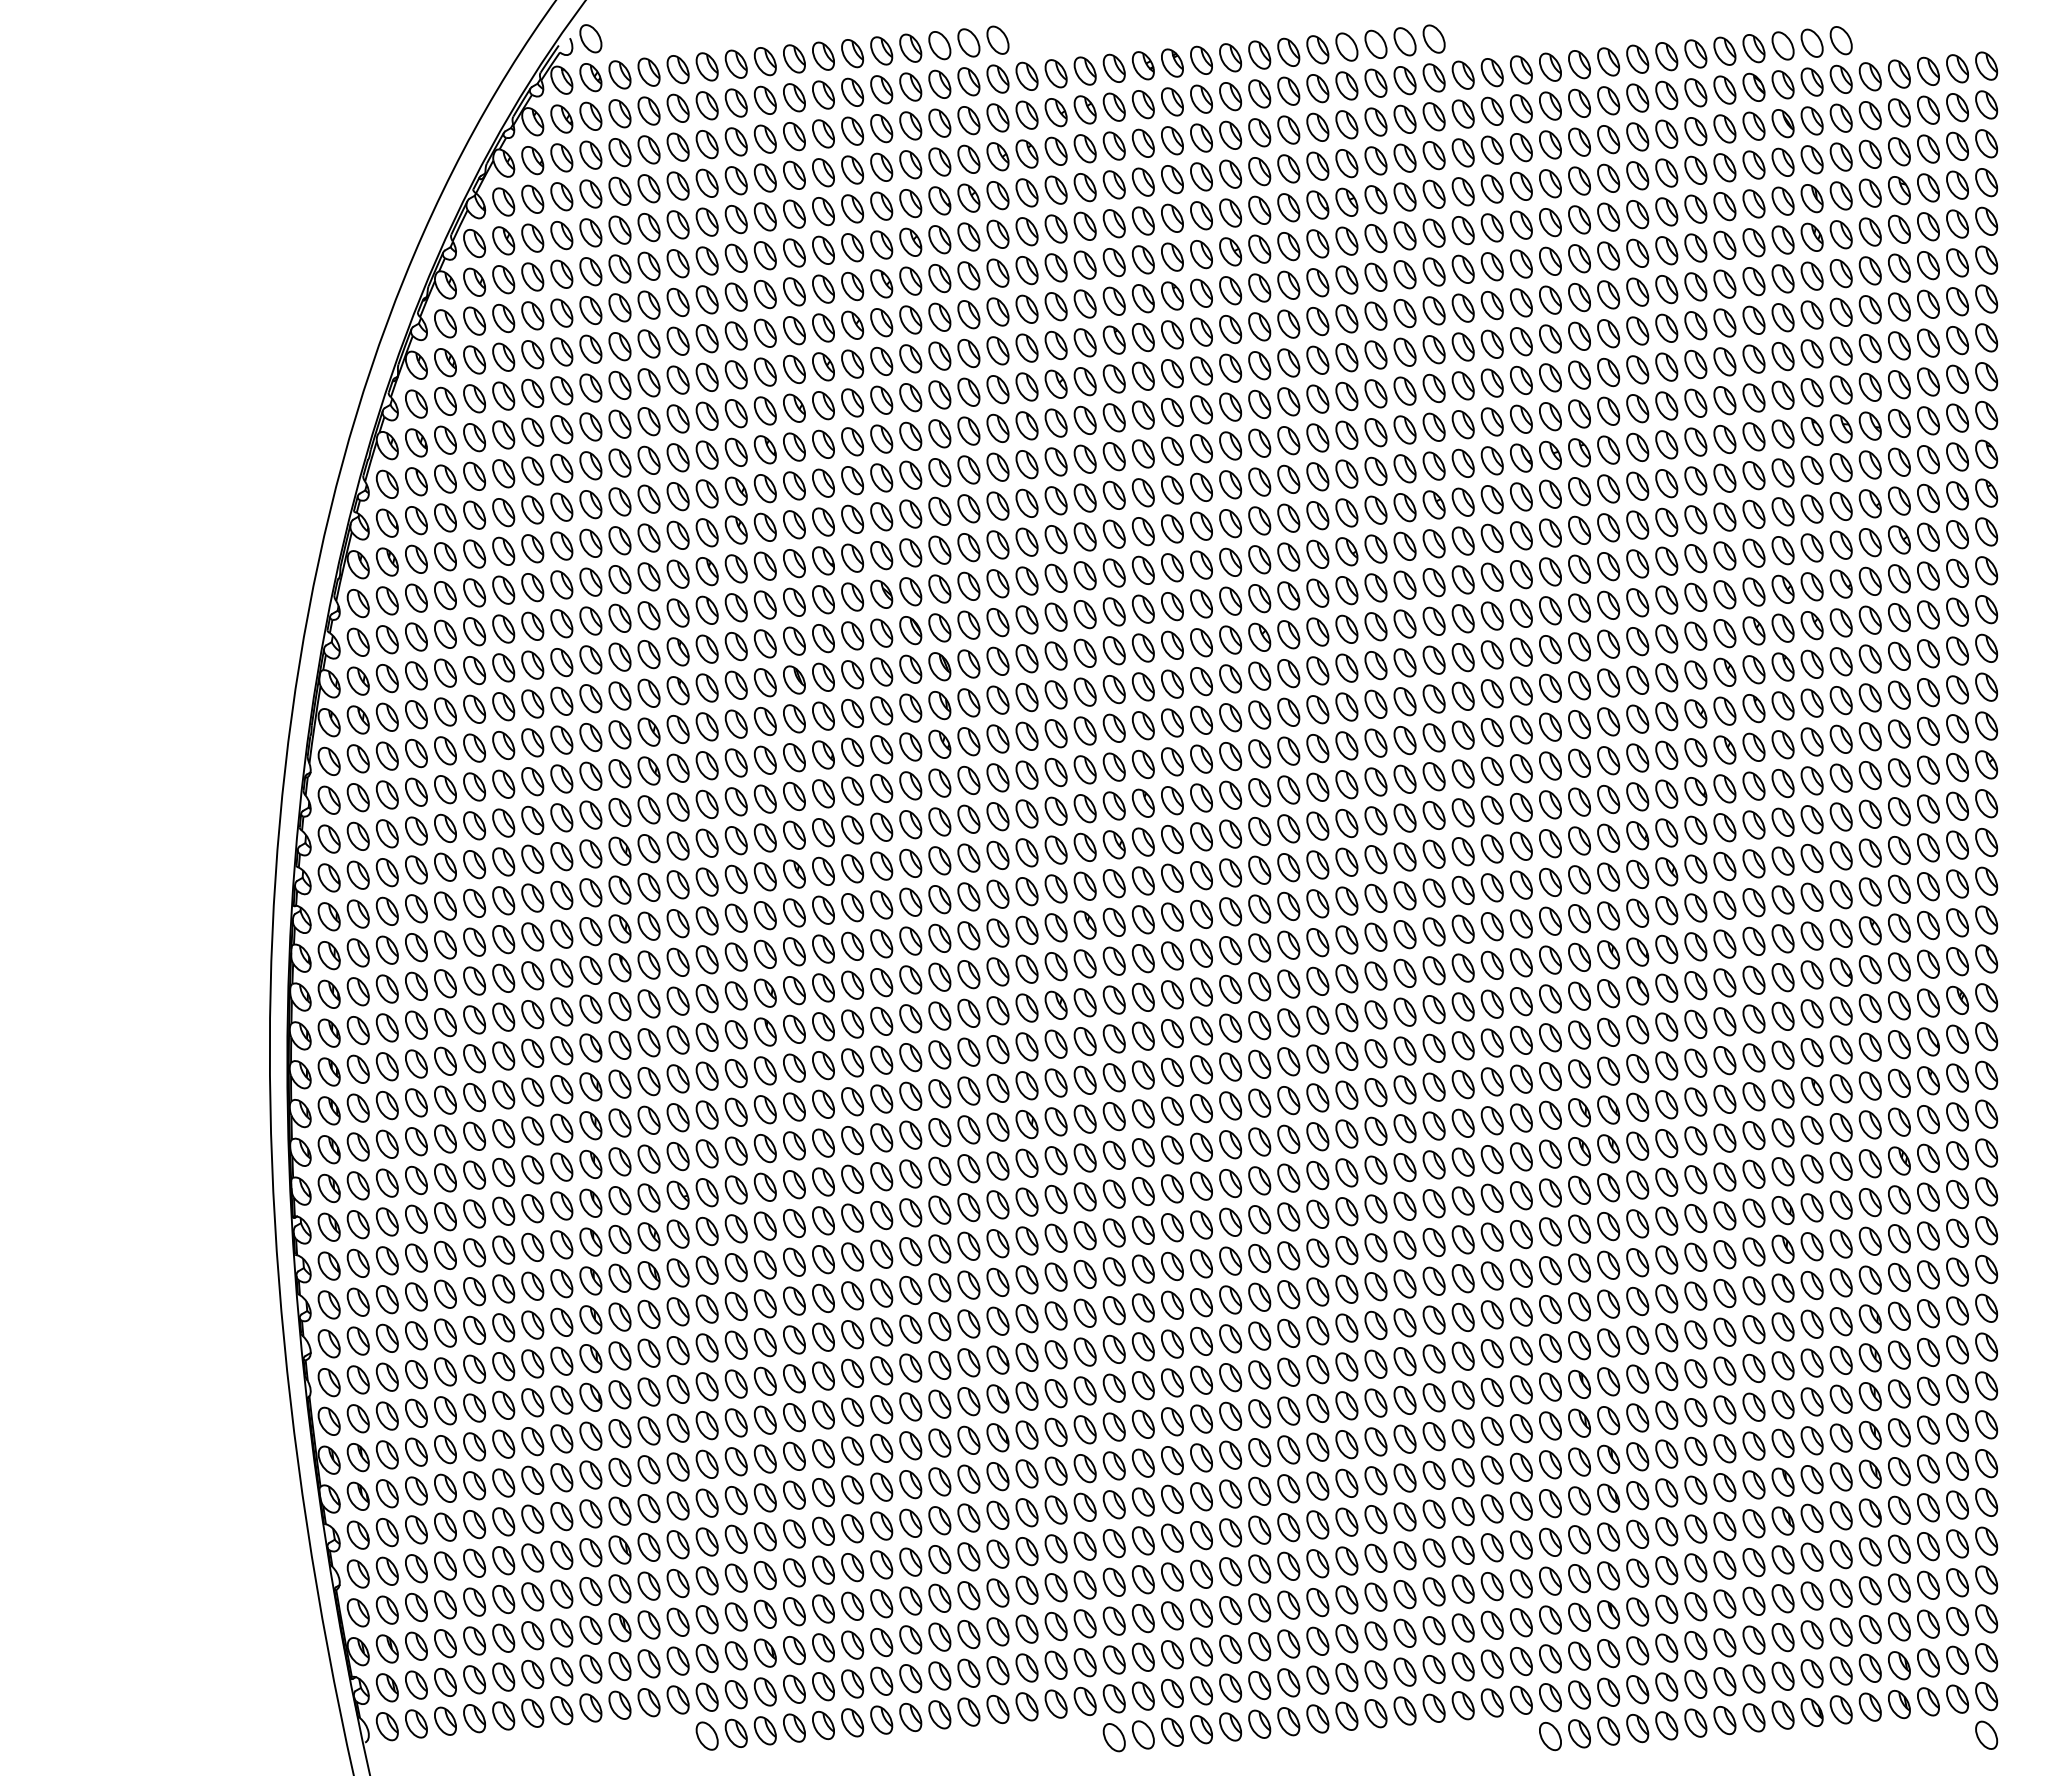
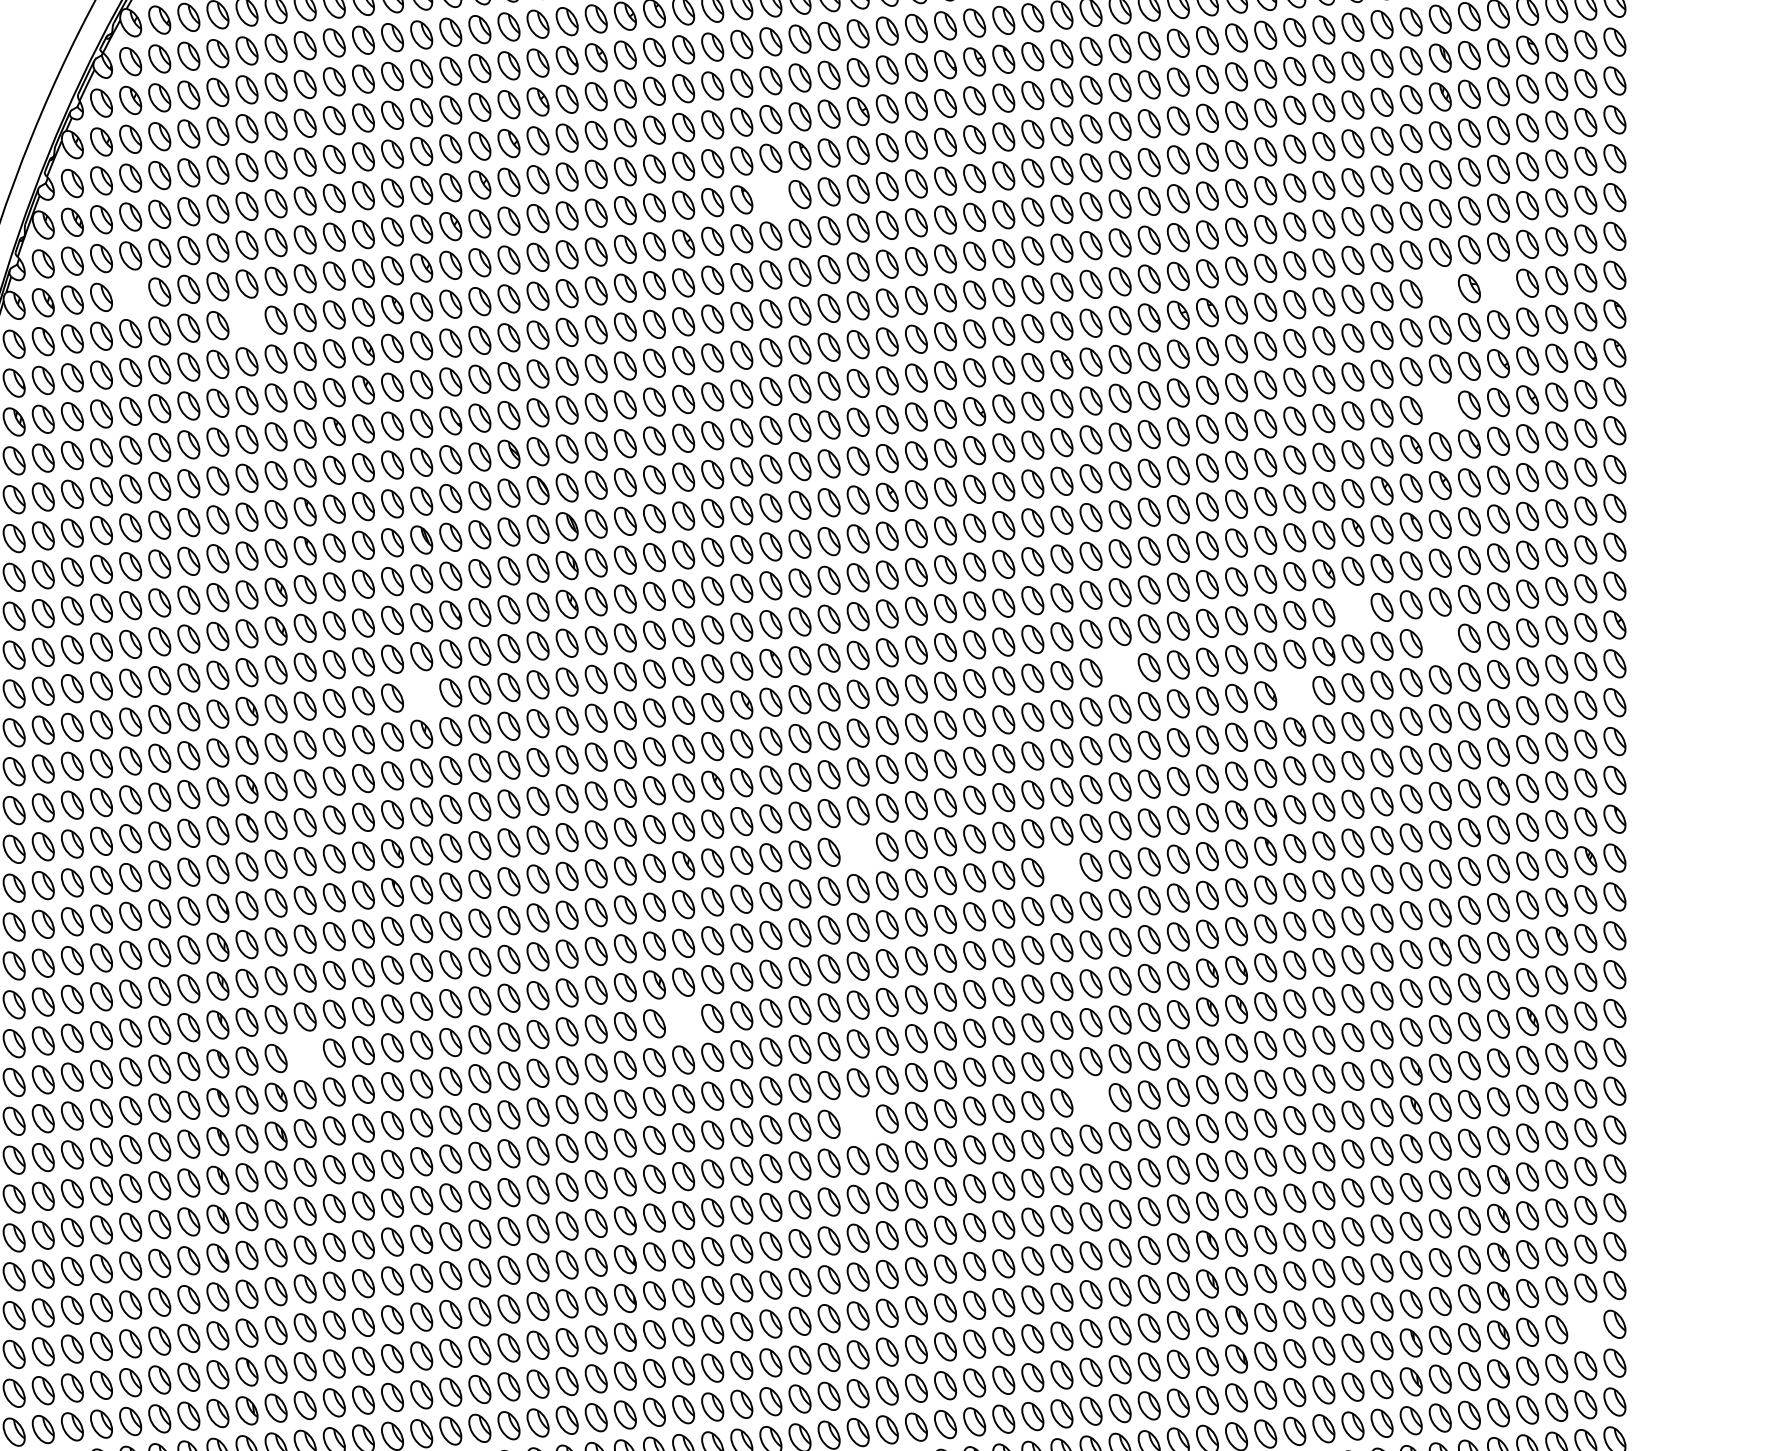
part: (1142, 337) -> (770, 197), removed
part: (1869, 425) -> (1497, 285), removed
part: (1811, 431) -> (1439, 291), removed
part: (503, 434) -> (130, 294), removed
part: (619, 462) -> (246, 322), removed
part: (1811, 547) -> (1439, 407), removed
part: (1724, 749) -> (1352, 609), removed
part: (1811, 780) -> (1439, 640), removed
part: (1491, 809) -> (1119, 669), removed
part: (1666, 832) -> (1294, 692), removed
part: (794, 834) -> (421, 694), removed
part: (1230, 988) -> (858, 848), removed
part: (1433, 1009) -> (1061, 869), removed
part: (1055, 1160) -> (682, 1020), removed
part: (677, 1194) -> (304, 1054), removed
part: (1462, 1239) -> (1090, 1100), removed
part: (1230, 1260) -> (858, 1121), removed
part: (1957, 1465) -> (1585, 1326), removed

